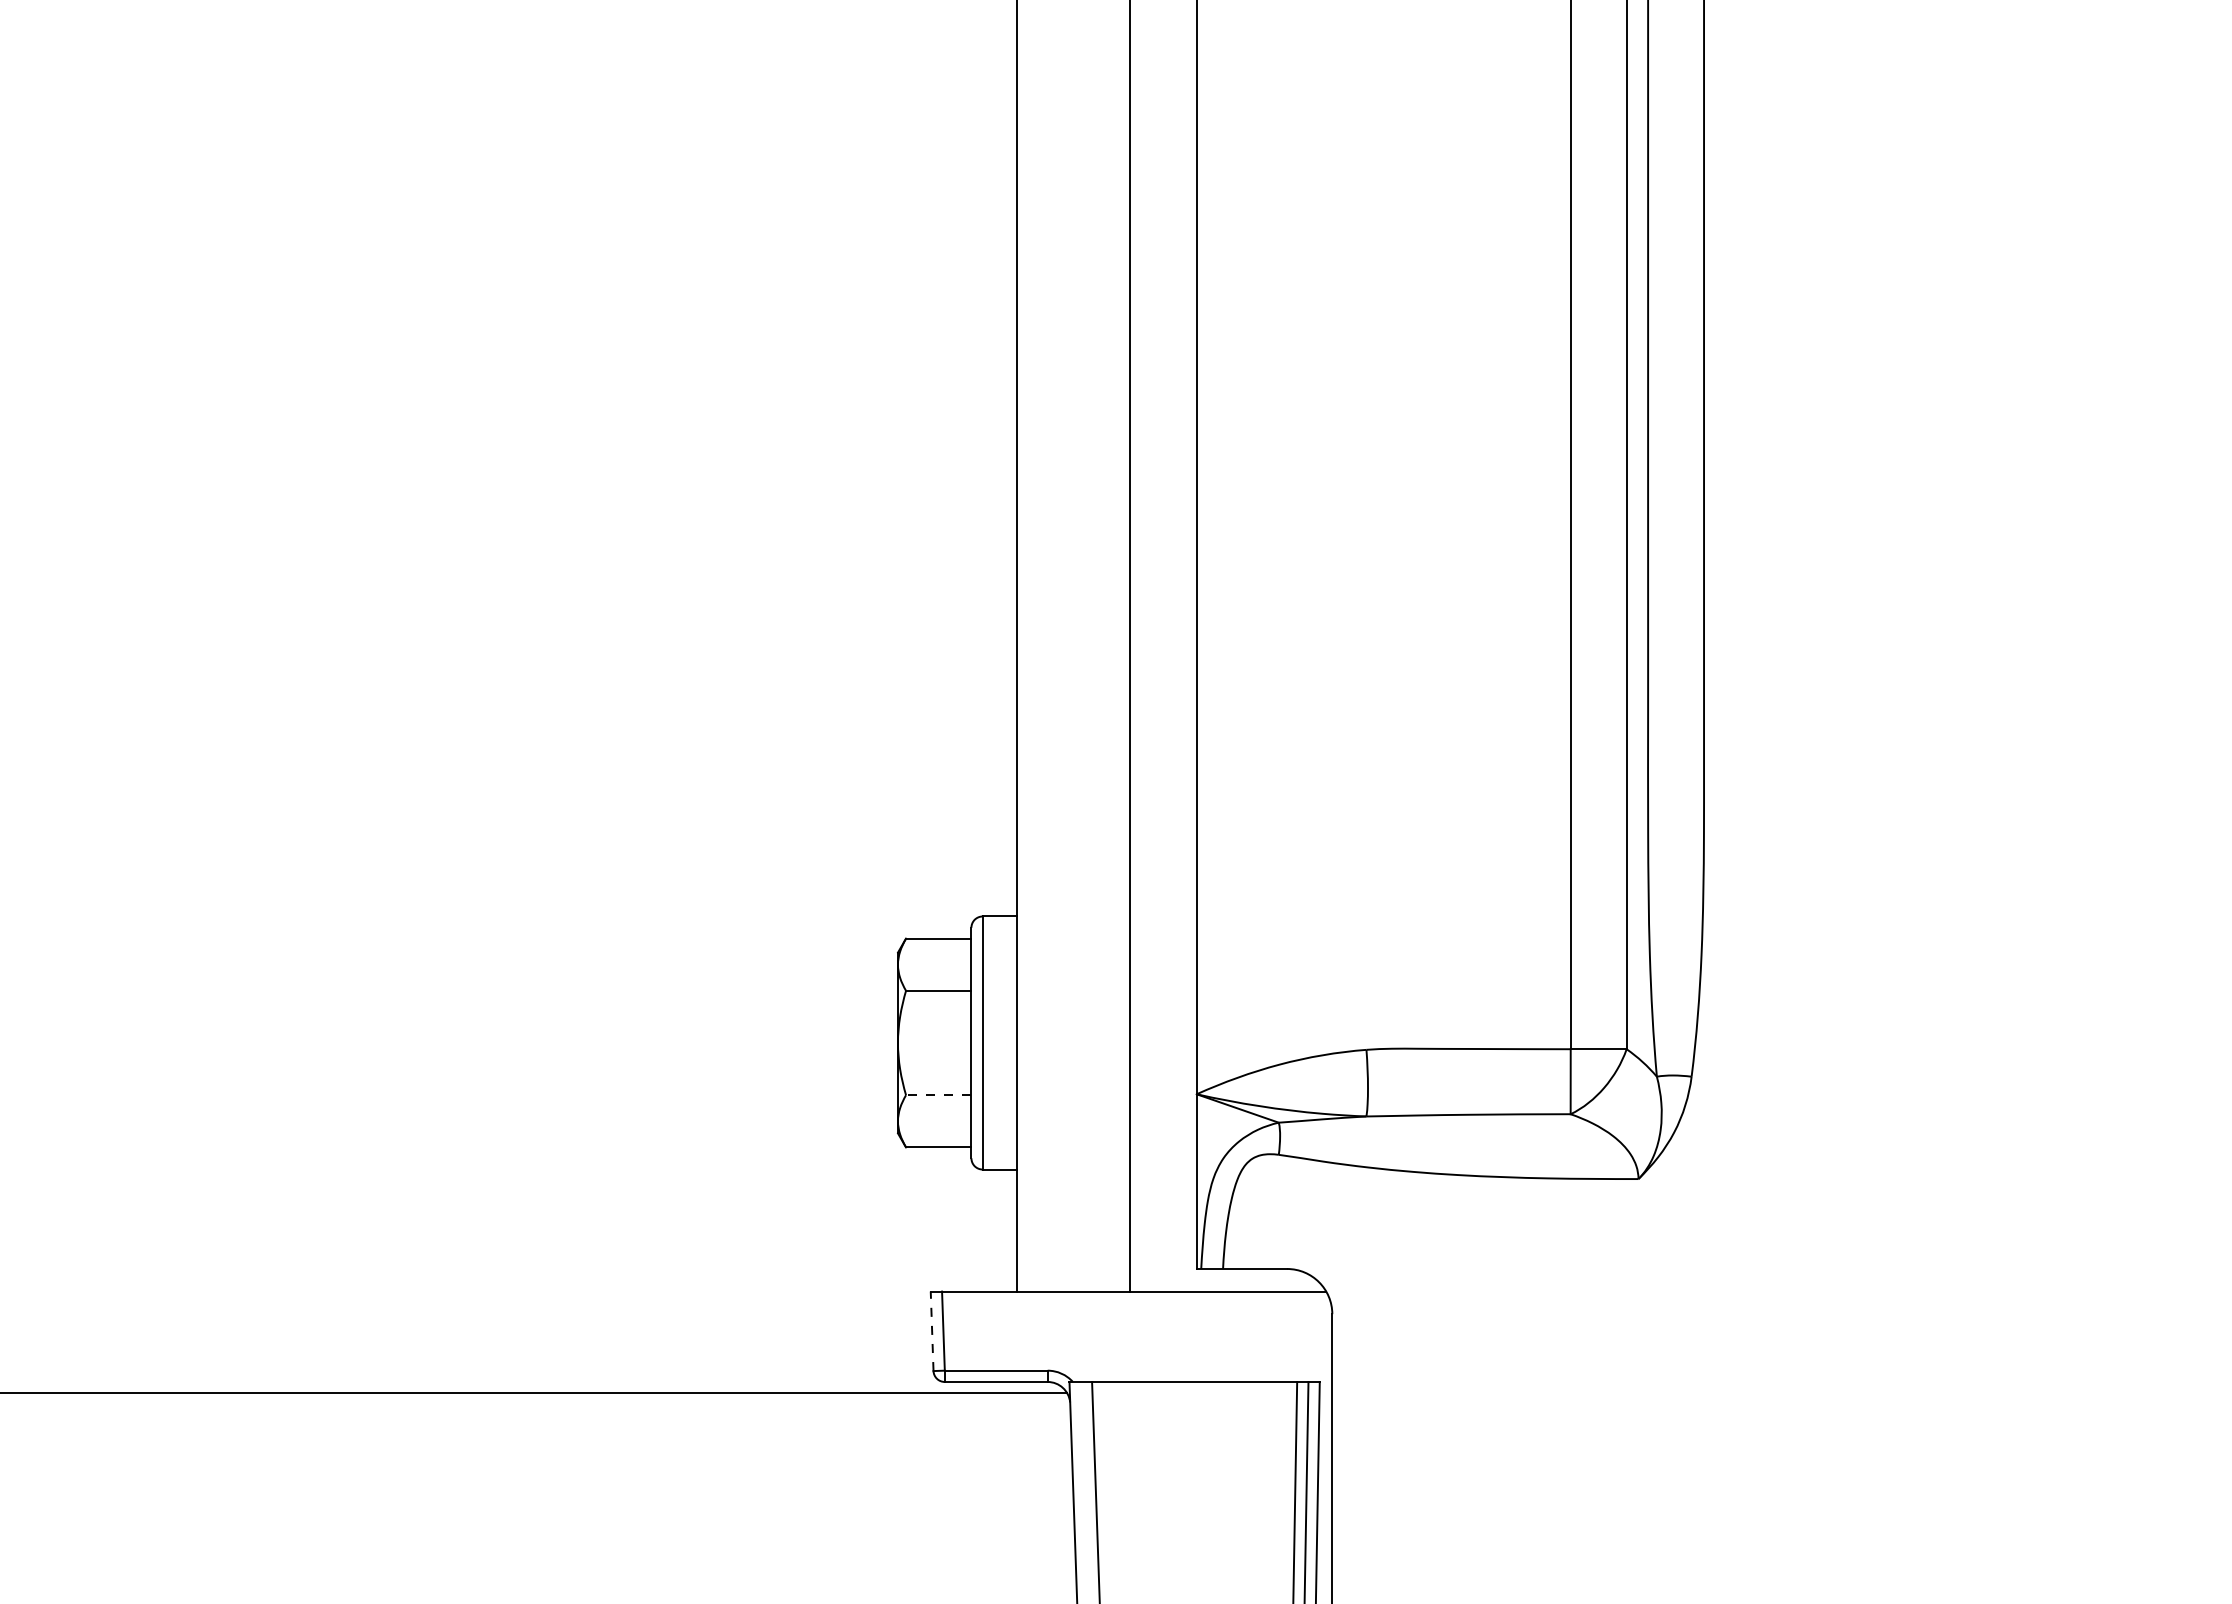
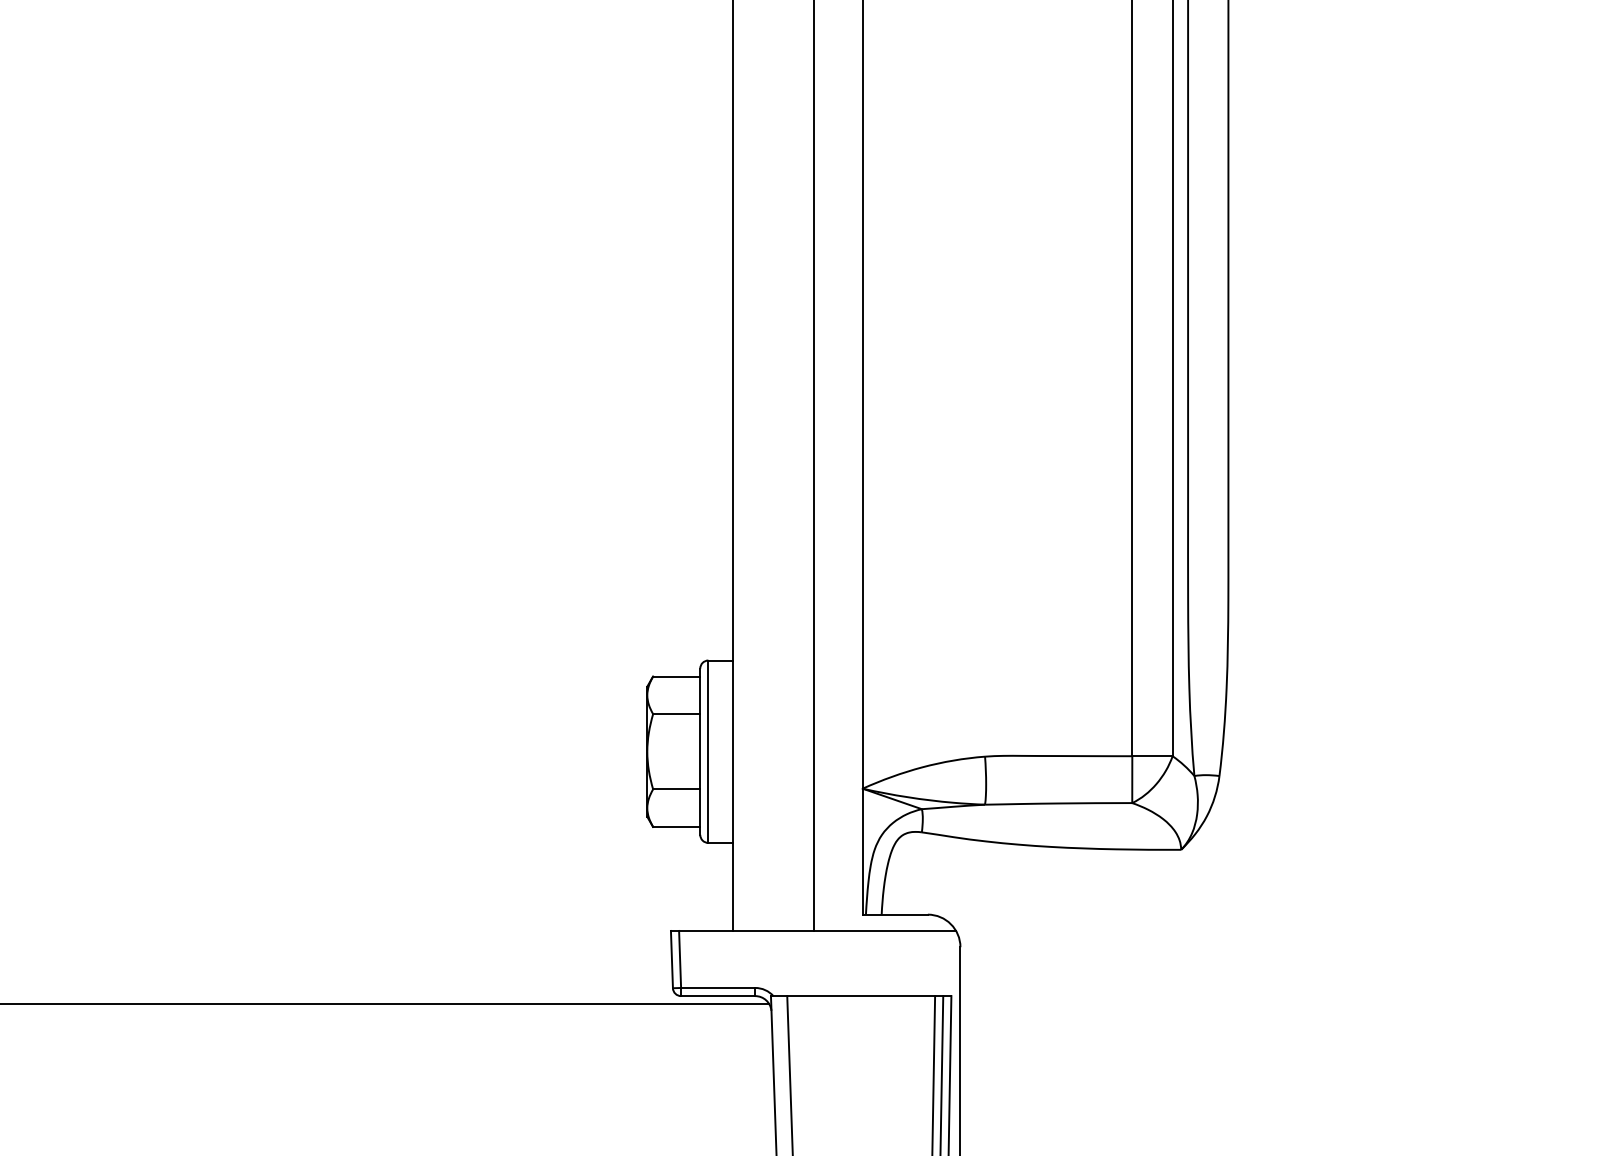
line: (938, 1095) -> (676, 789), dashed -> solid
line: (932, 1331) -> (672, 959), dashed -> solid

